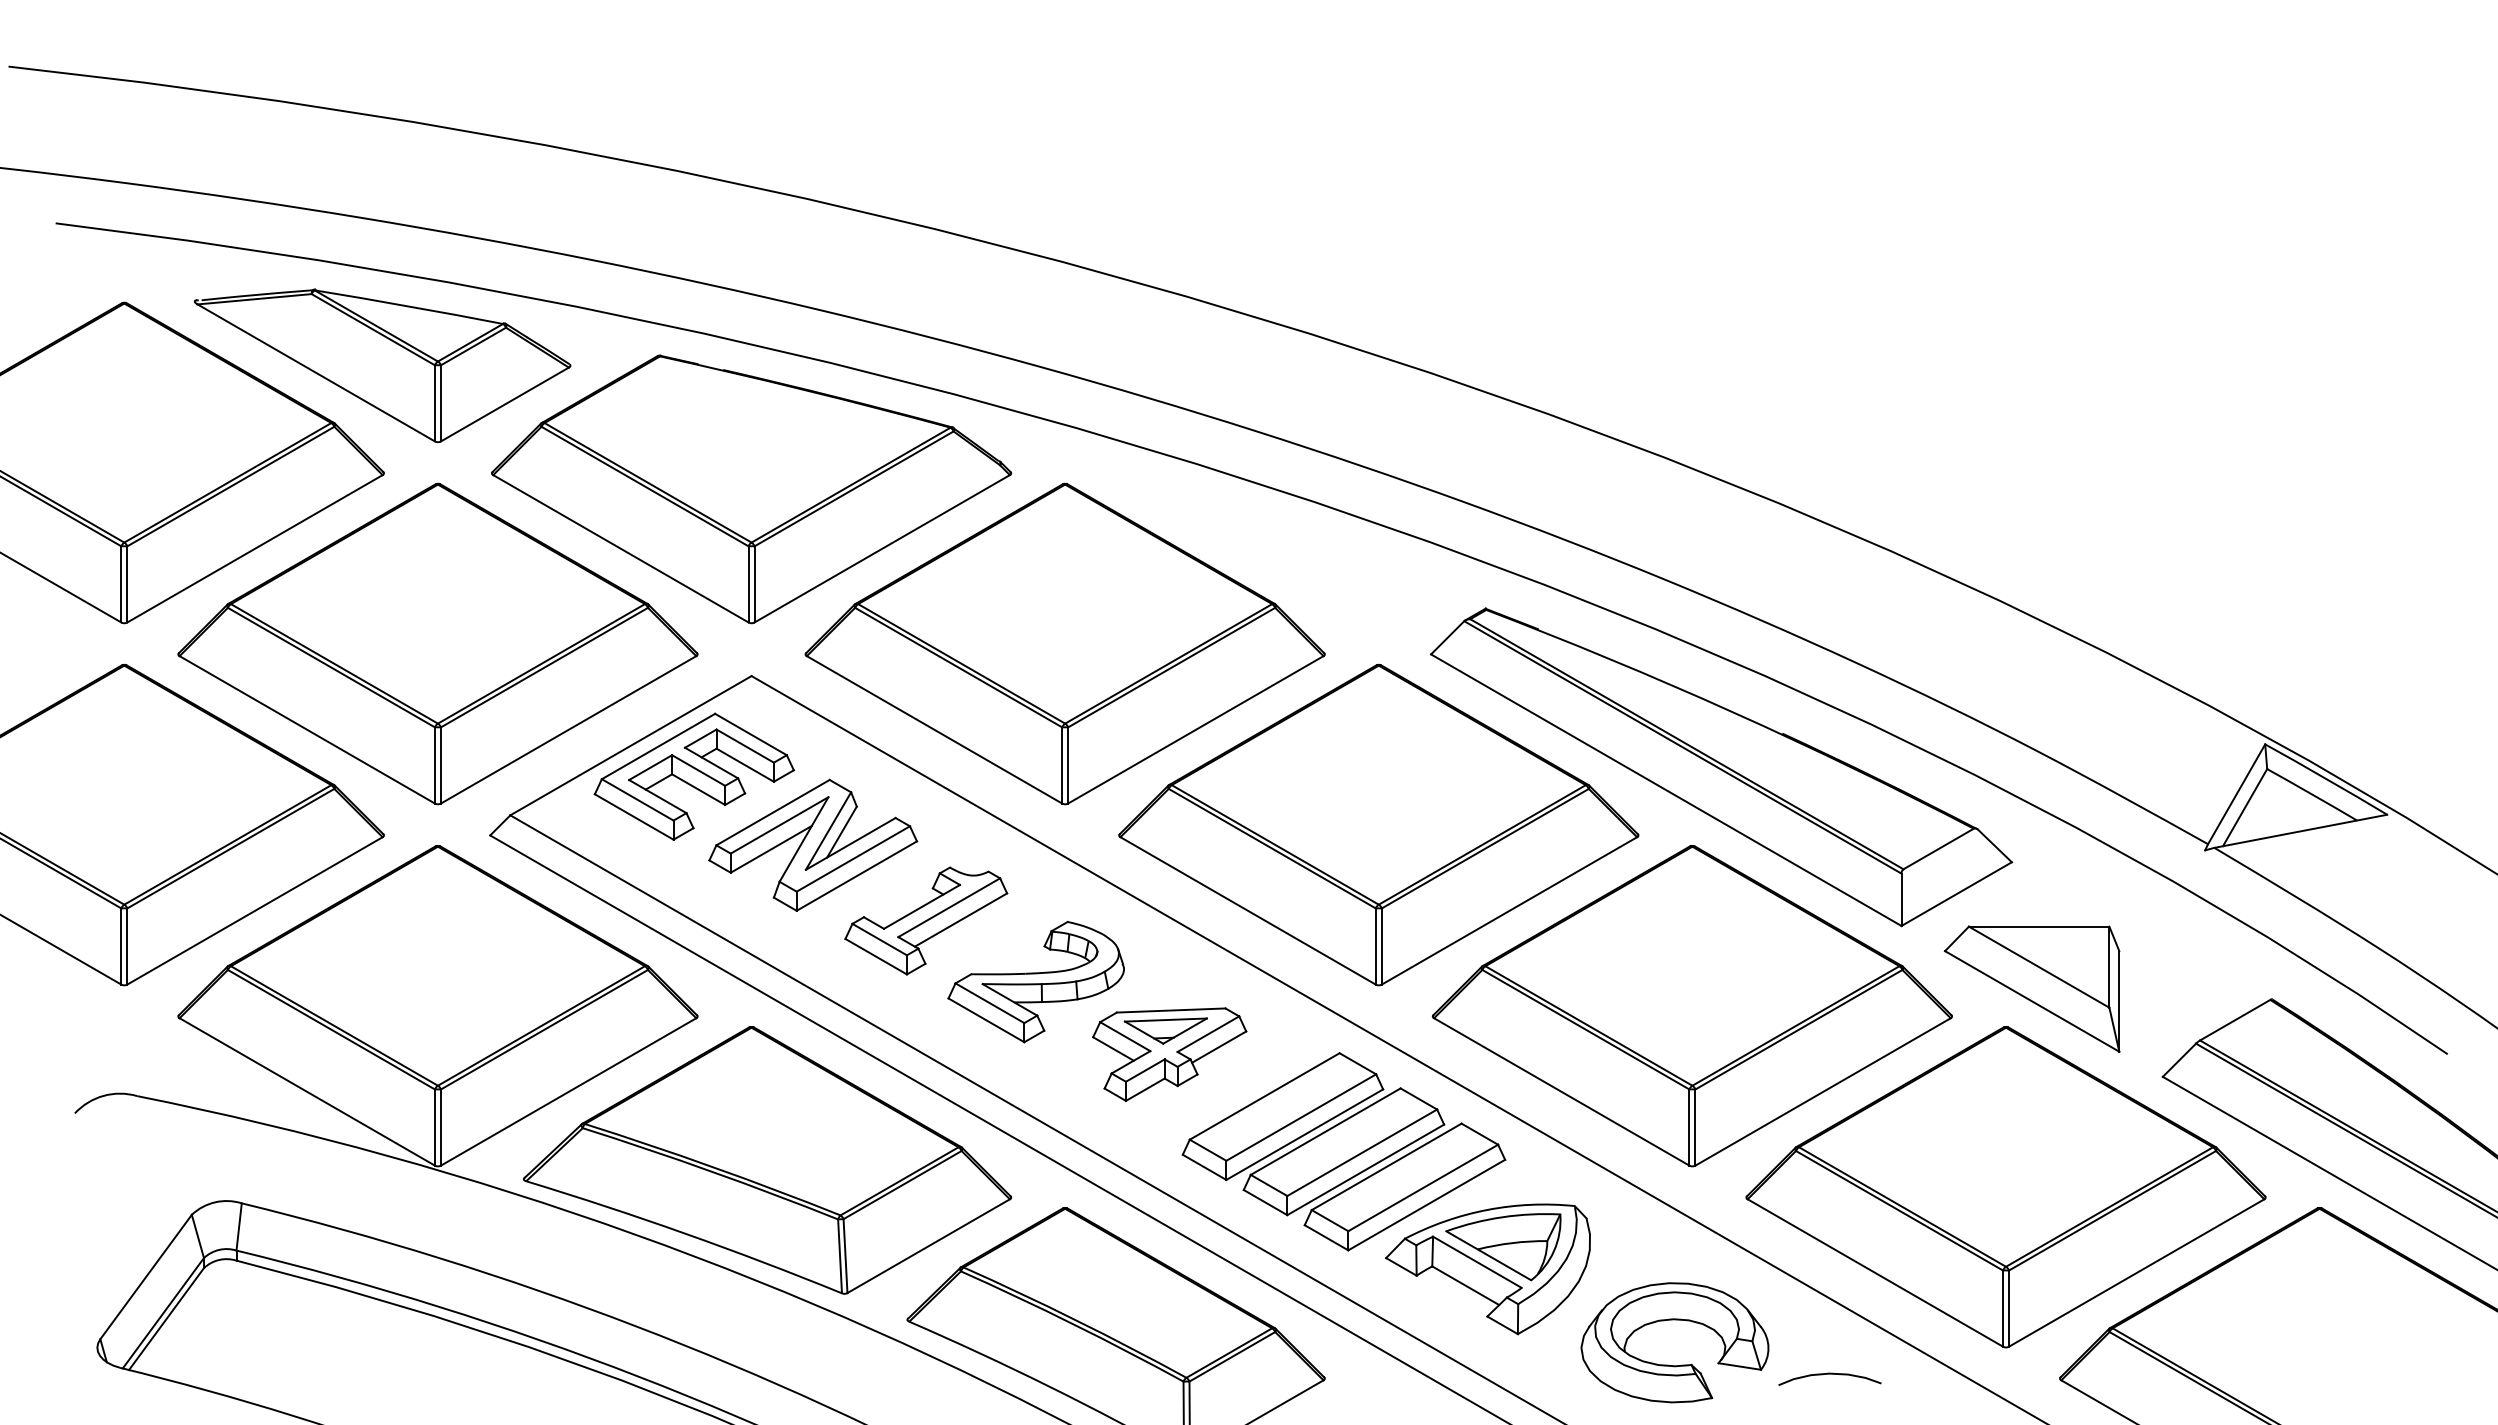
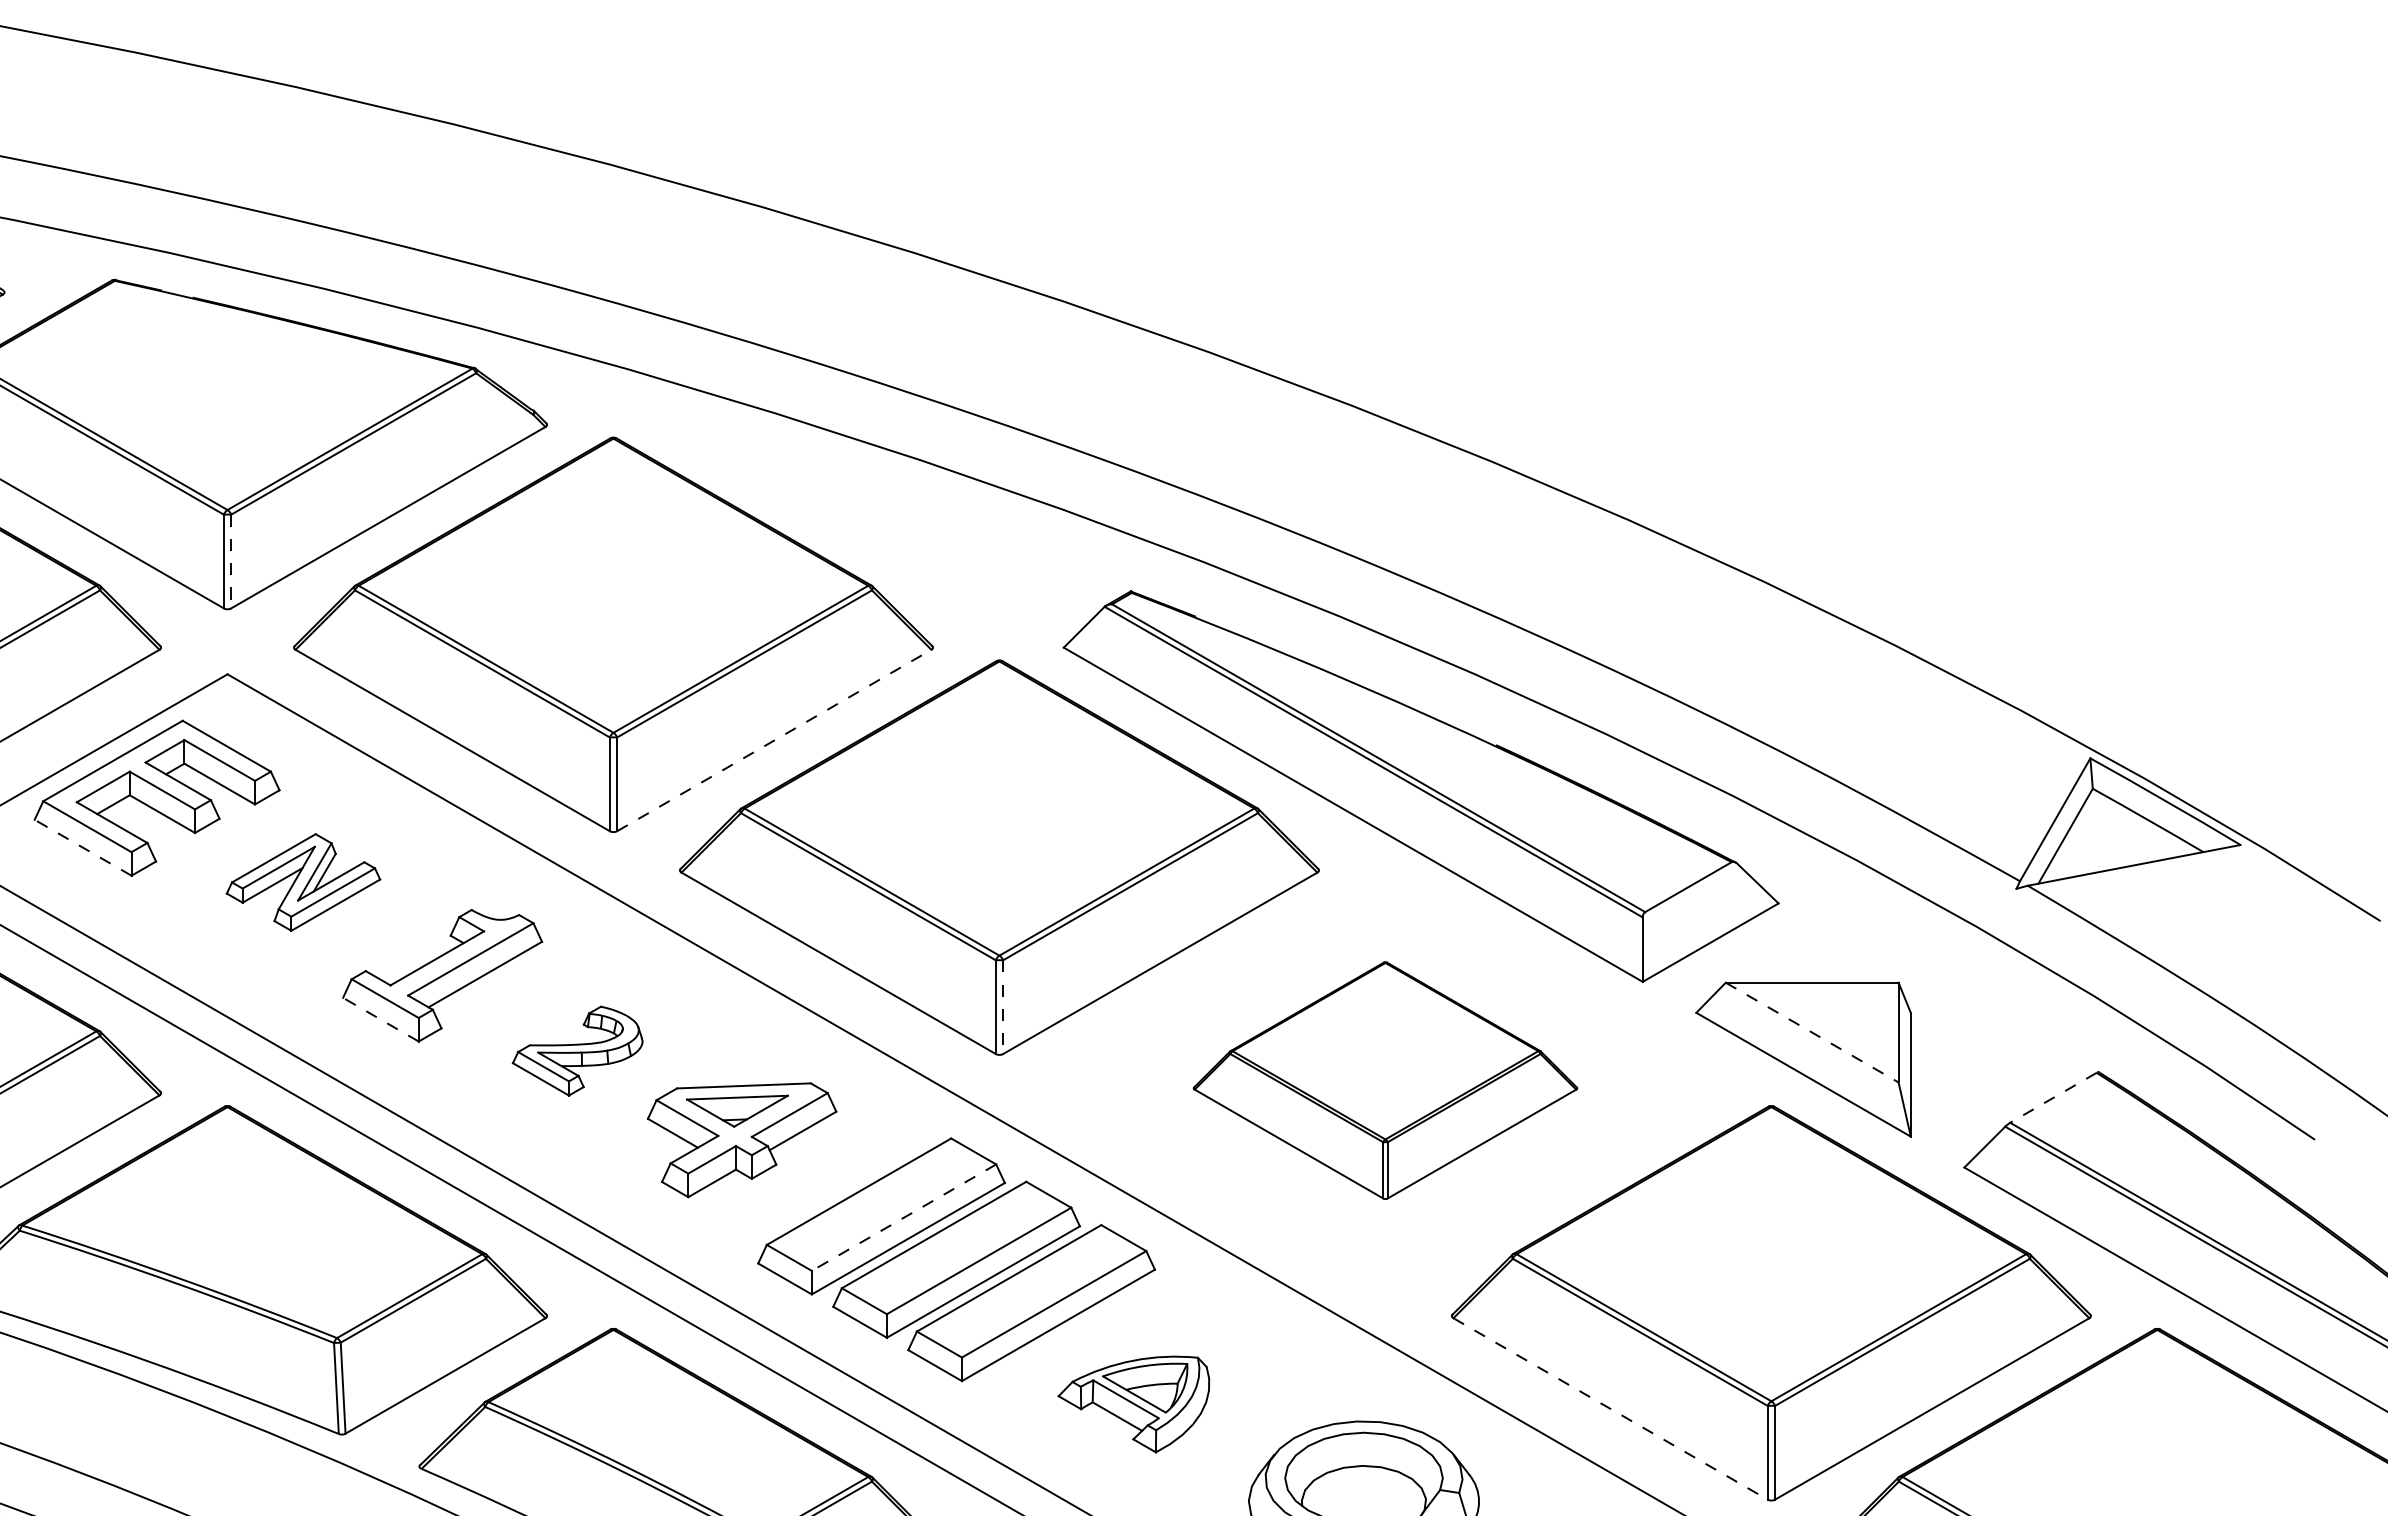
line: (754, 584) -> (231, 561), solid -> dashed
line: (1196, 729) -> (775, 740), solid -> dashed
line: (633, 816) -> (82, 847), solid -> dashed
part: (813, 844) -> (303, 881), size x0.6
line: (1381, 947) -> (1002, 1008), solid -> dashed
line: (875, 956) -> (380, 1019), solid -> dashed
line: (2039, 967) -> (1812, 1032), solid -> dashed
part: (1035, 982) -> (576, 1051), size x0.6
part: (1692, 1006) -> (1385, 1080), size x0.6
line: (2235, 1020) -> (2053, 1098), solid -> dashed
line: (1300, 1117) -> (903, 1217), solid -> dashed
part: (1487, 1269) -> (1133, 1404), size x0.6
line: (1875, 1273) -> (1610, 1409), solid -> dashed

